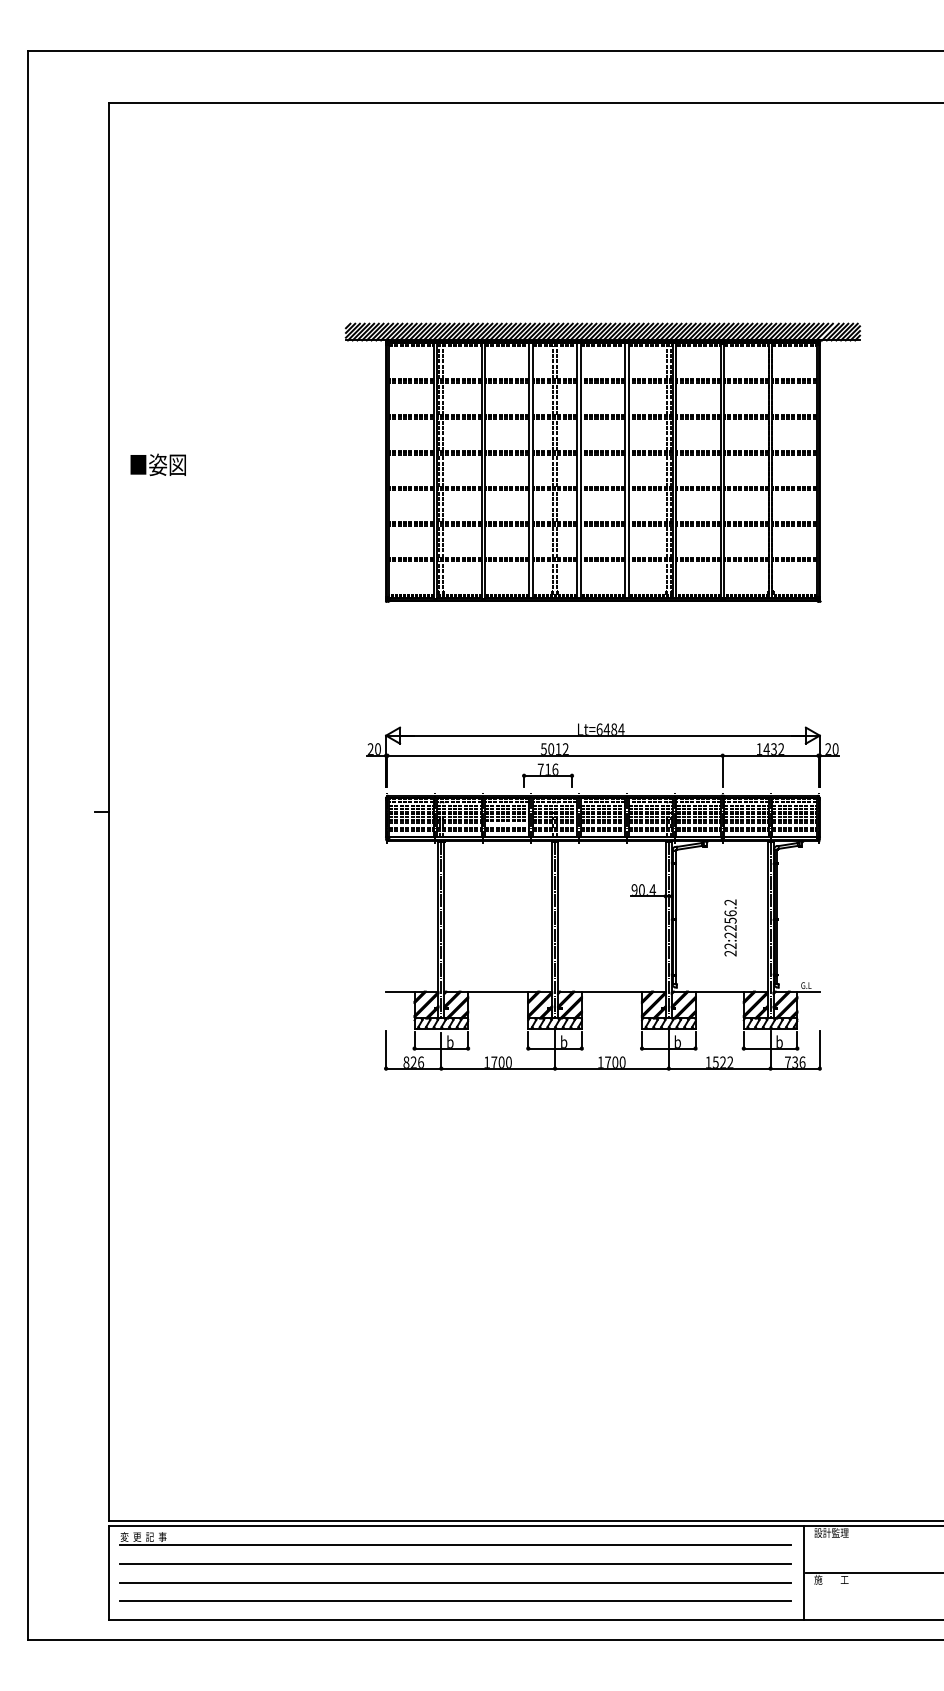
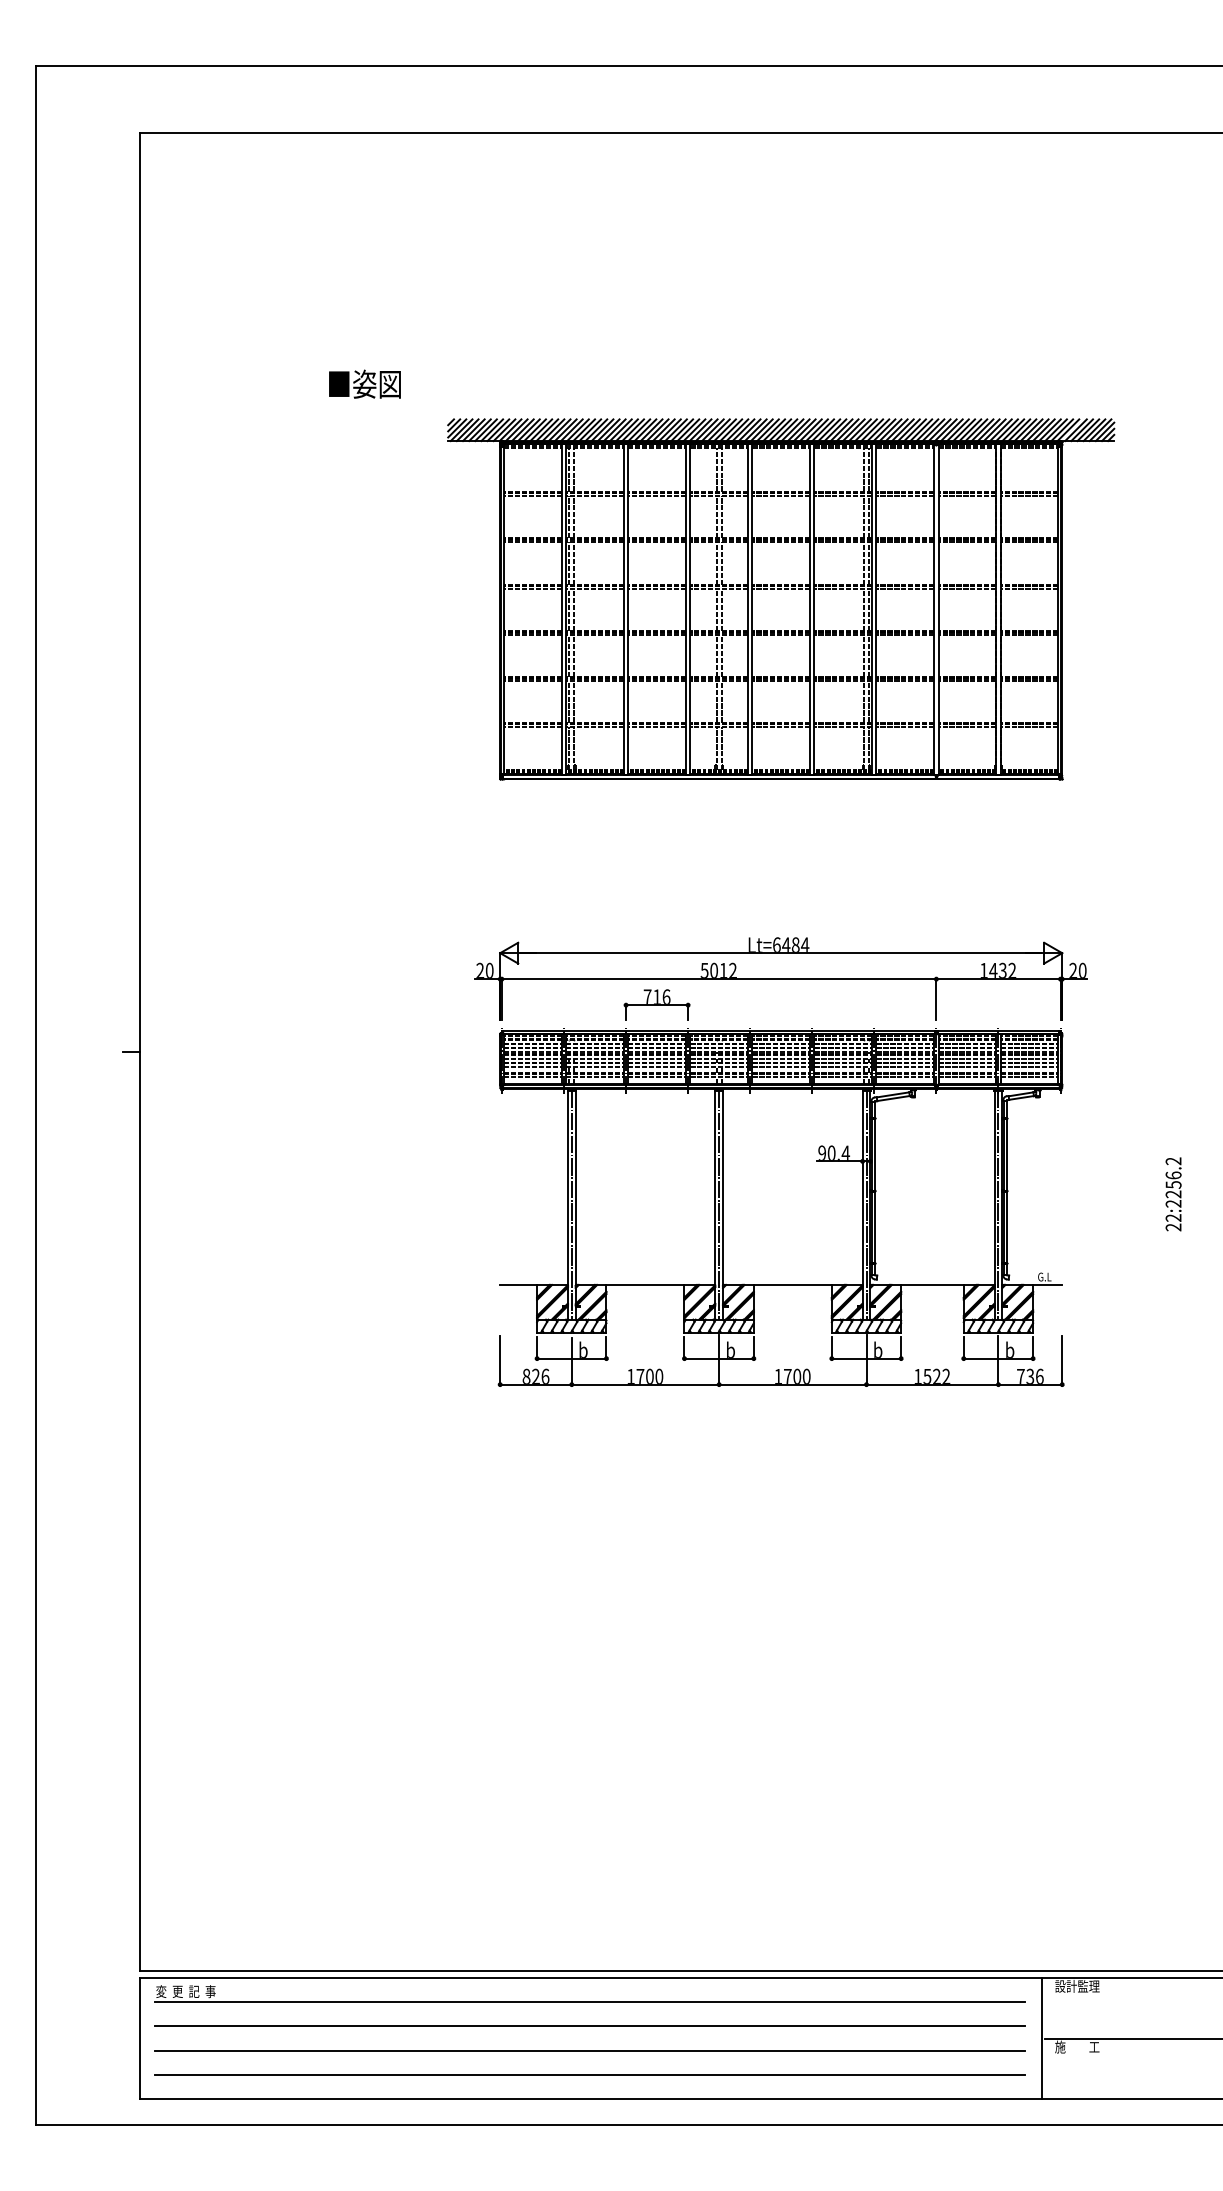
text: (157, 464) -> (364, 383), moved
part: (547, 775) -> (656, 1004), moved
line: (506, 823) -> (656, 1066), added
text: (730, 928) -> (1173, 1194), moved

